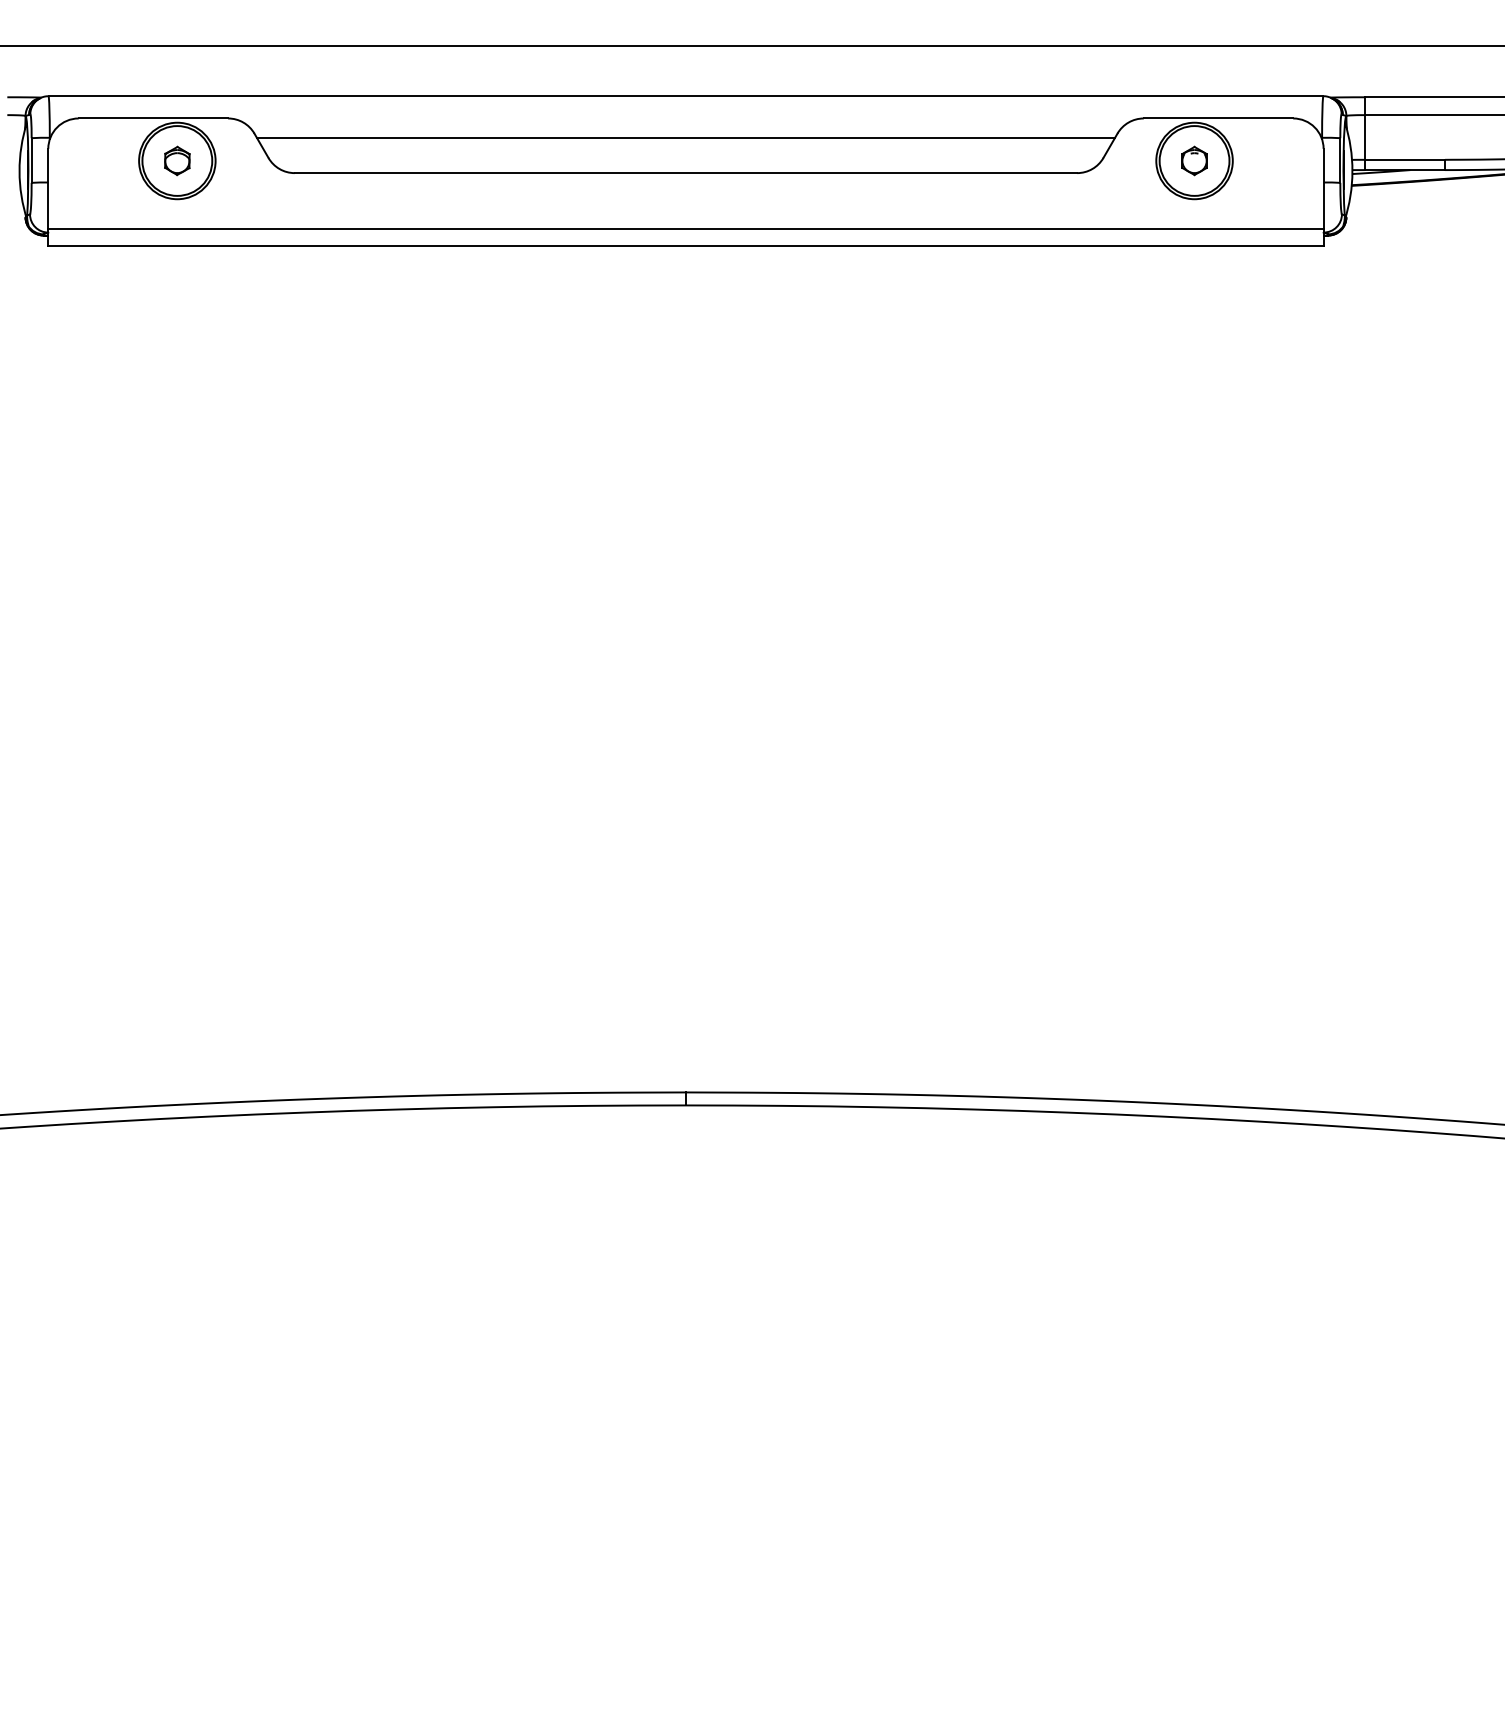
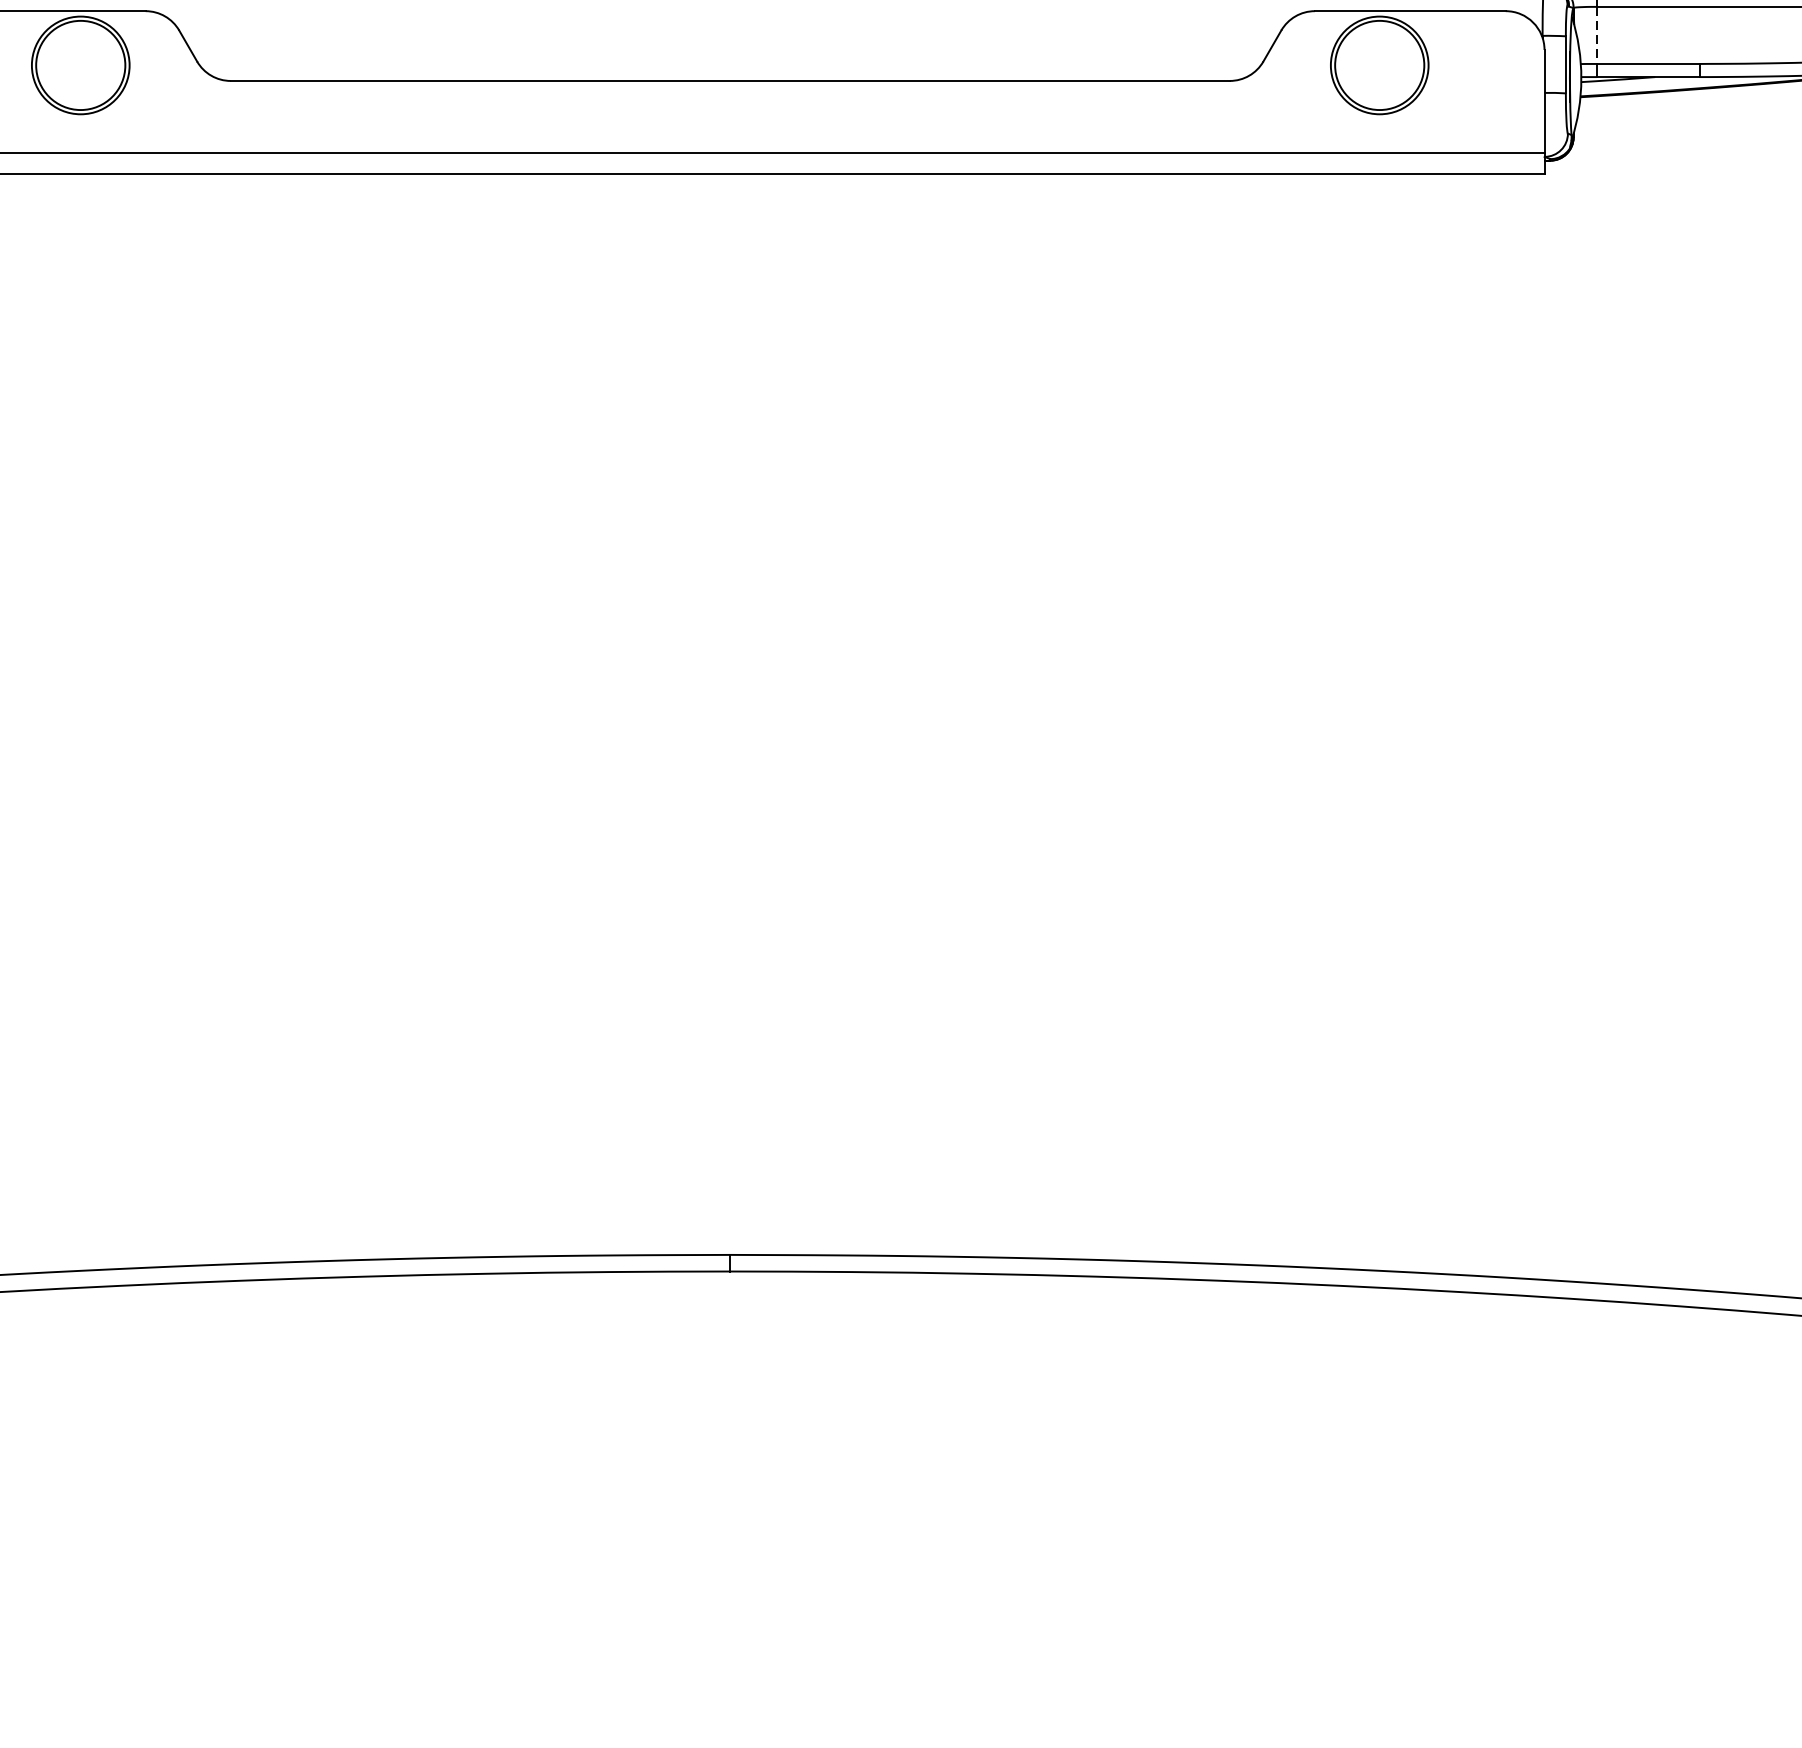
line: (685, 137) -> (729, 35), removed
line: (1364, 137) -> (1596, 35), solid -> dashed
part: (177, 160) -> (80, 64), removed
part: (1194, 160) -> (1379, 64), removed

